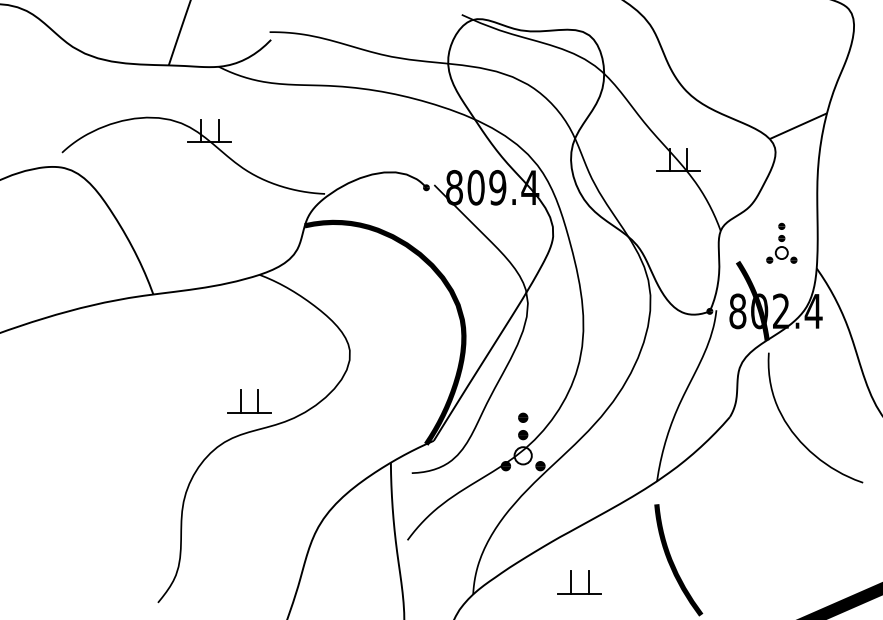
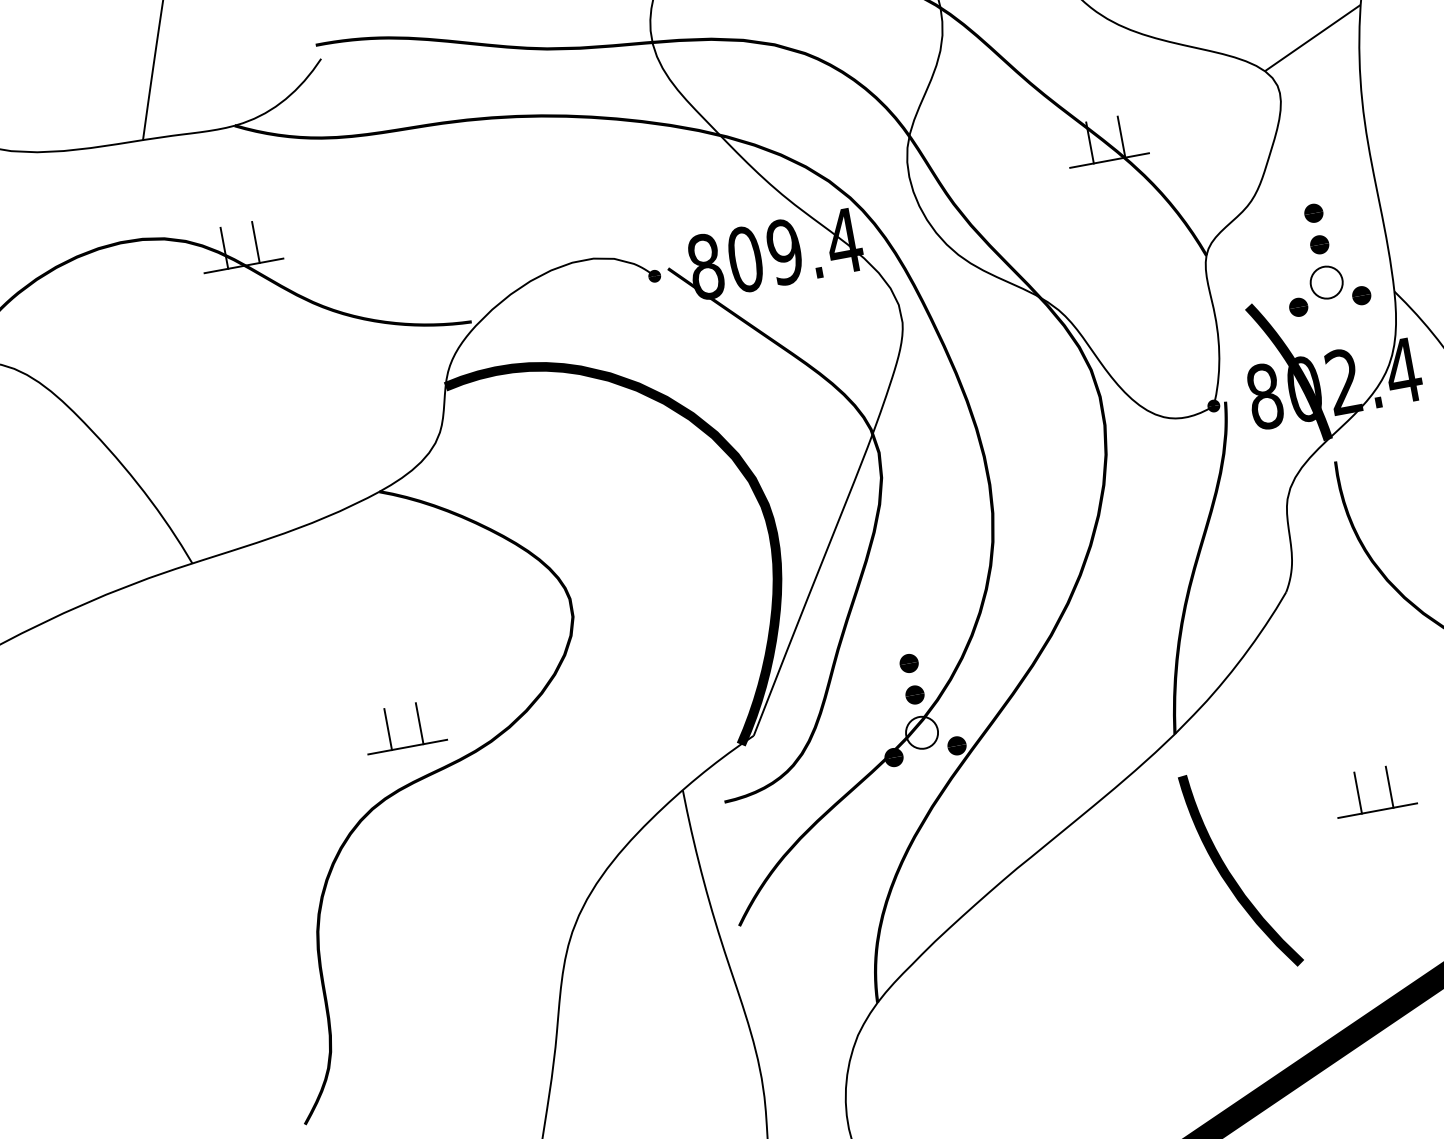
part: (781, 243) -> (1321, 257), size x1.43
part: (571, 582) -> (1358, 792), moved

